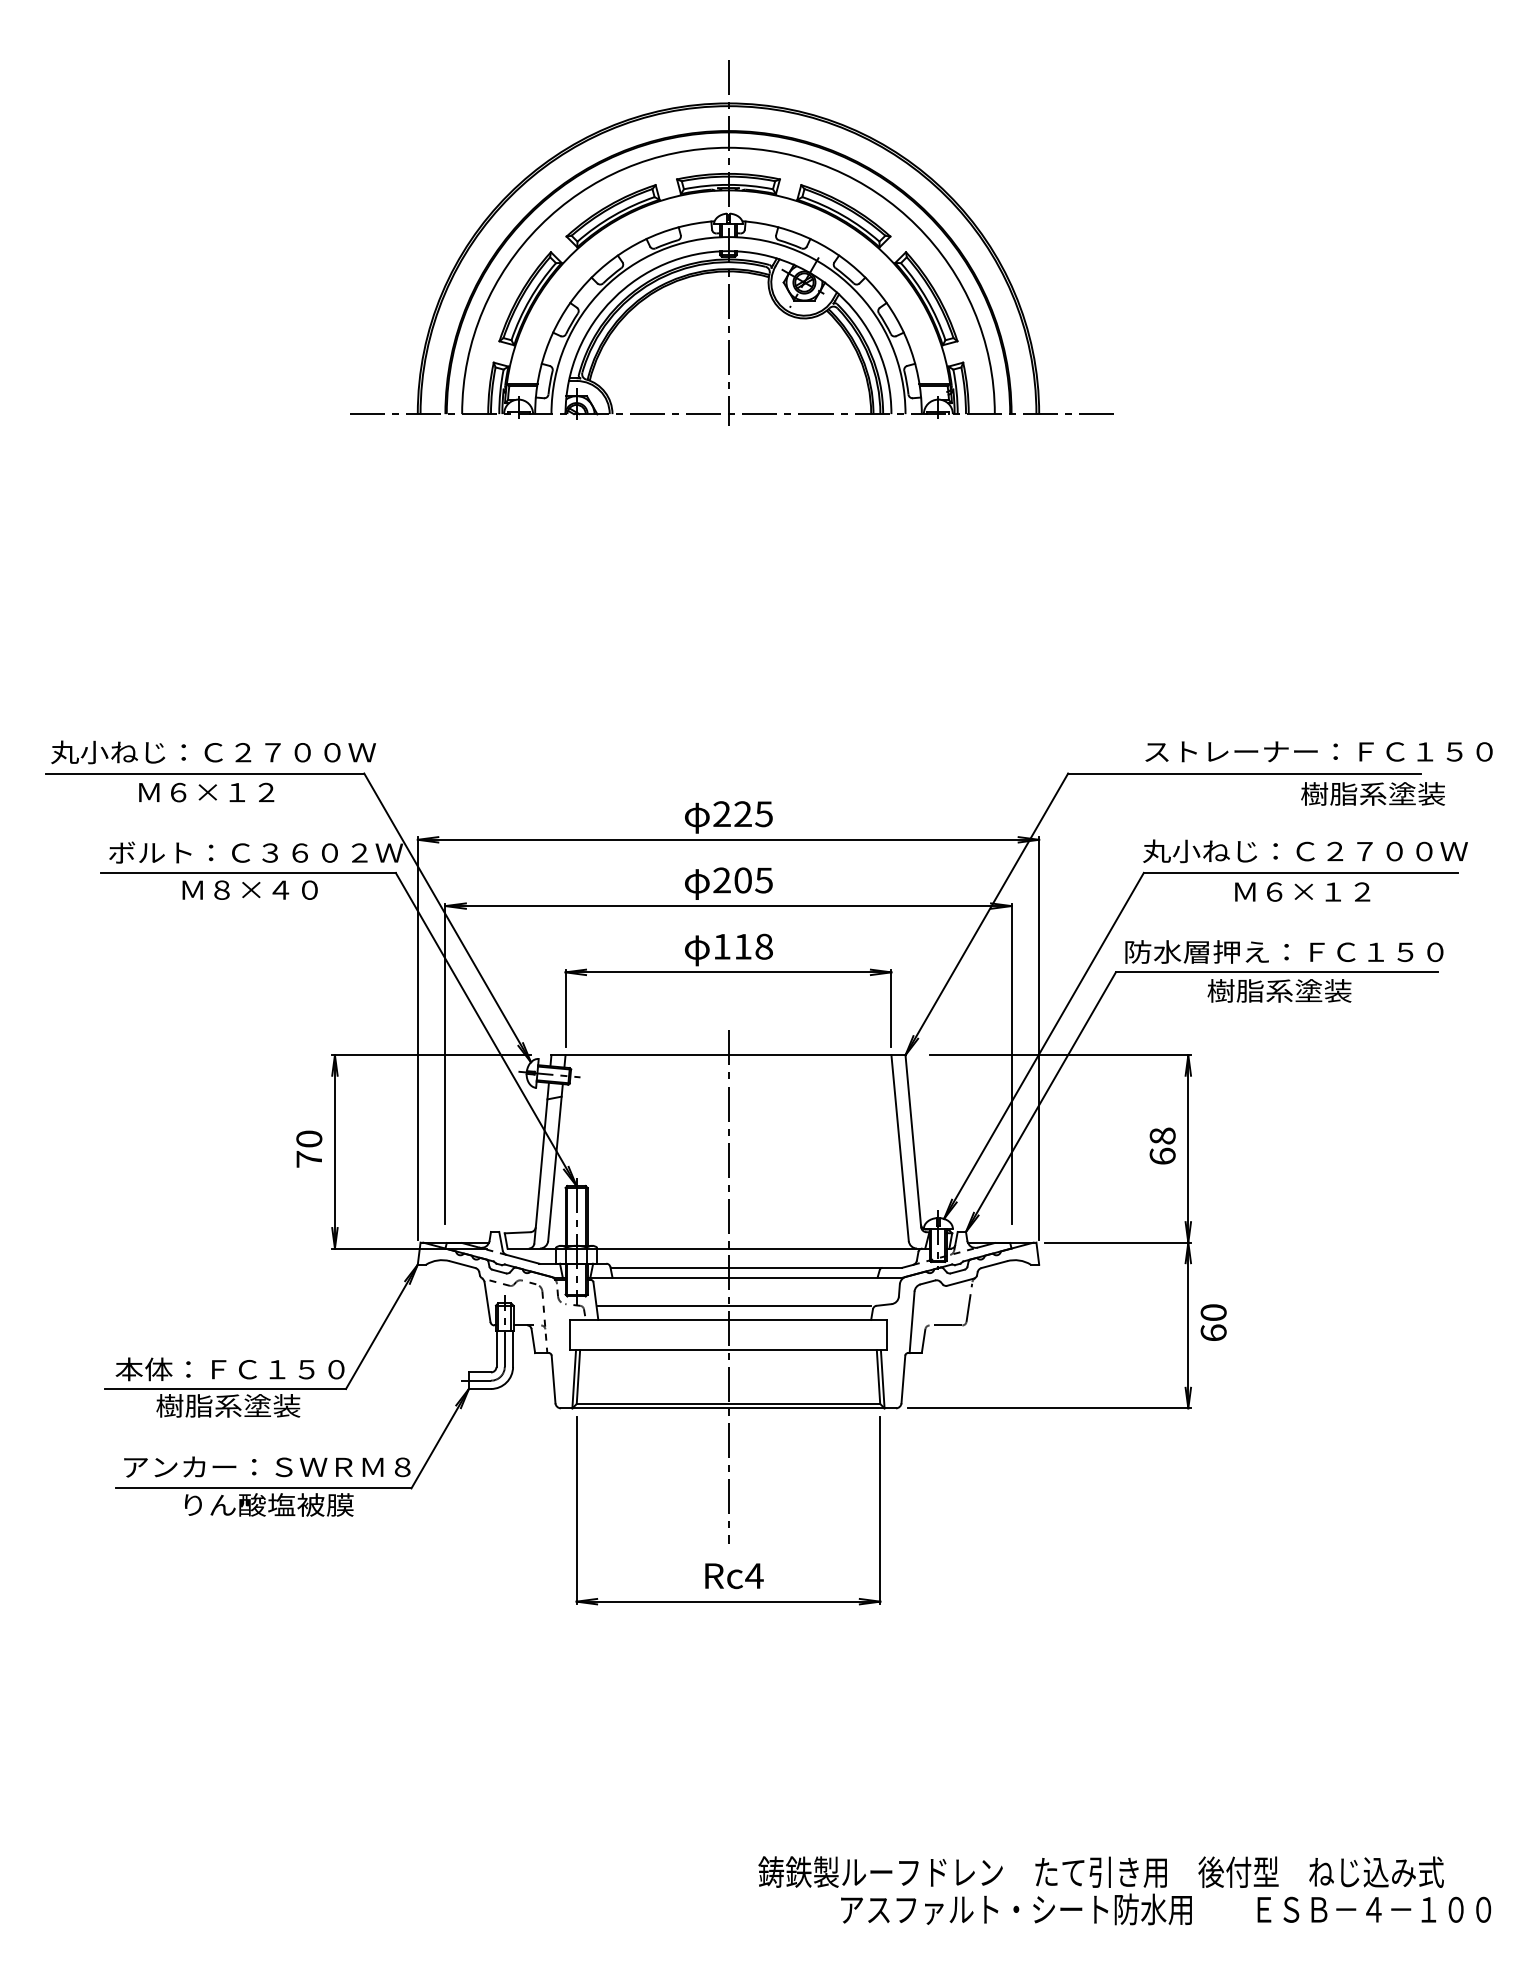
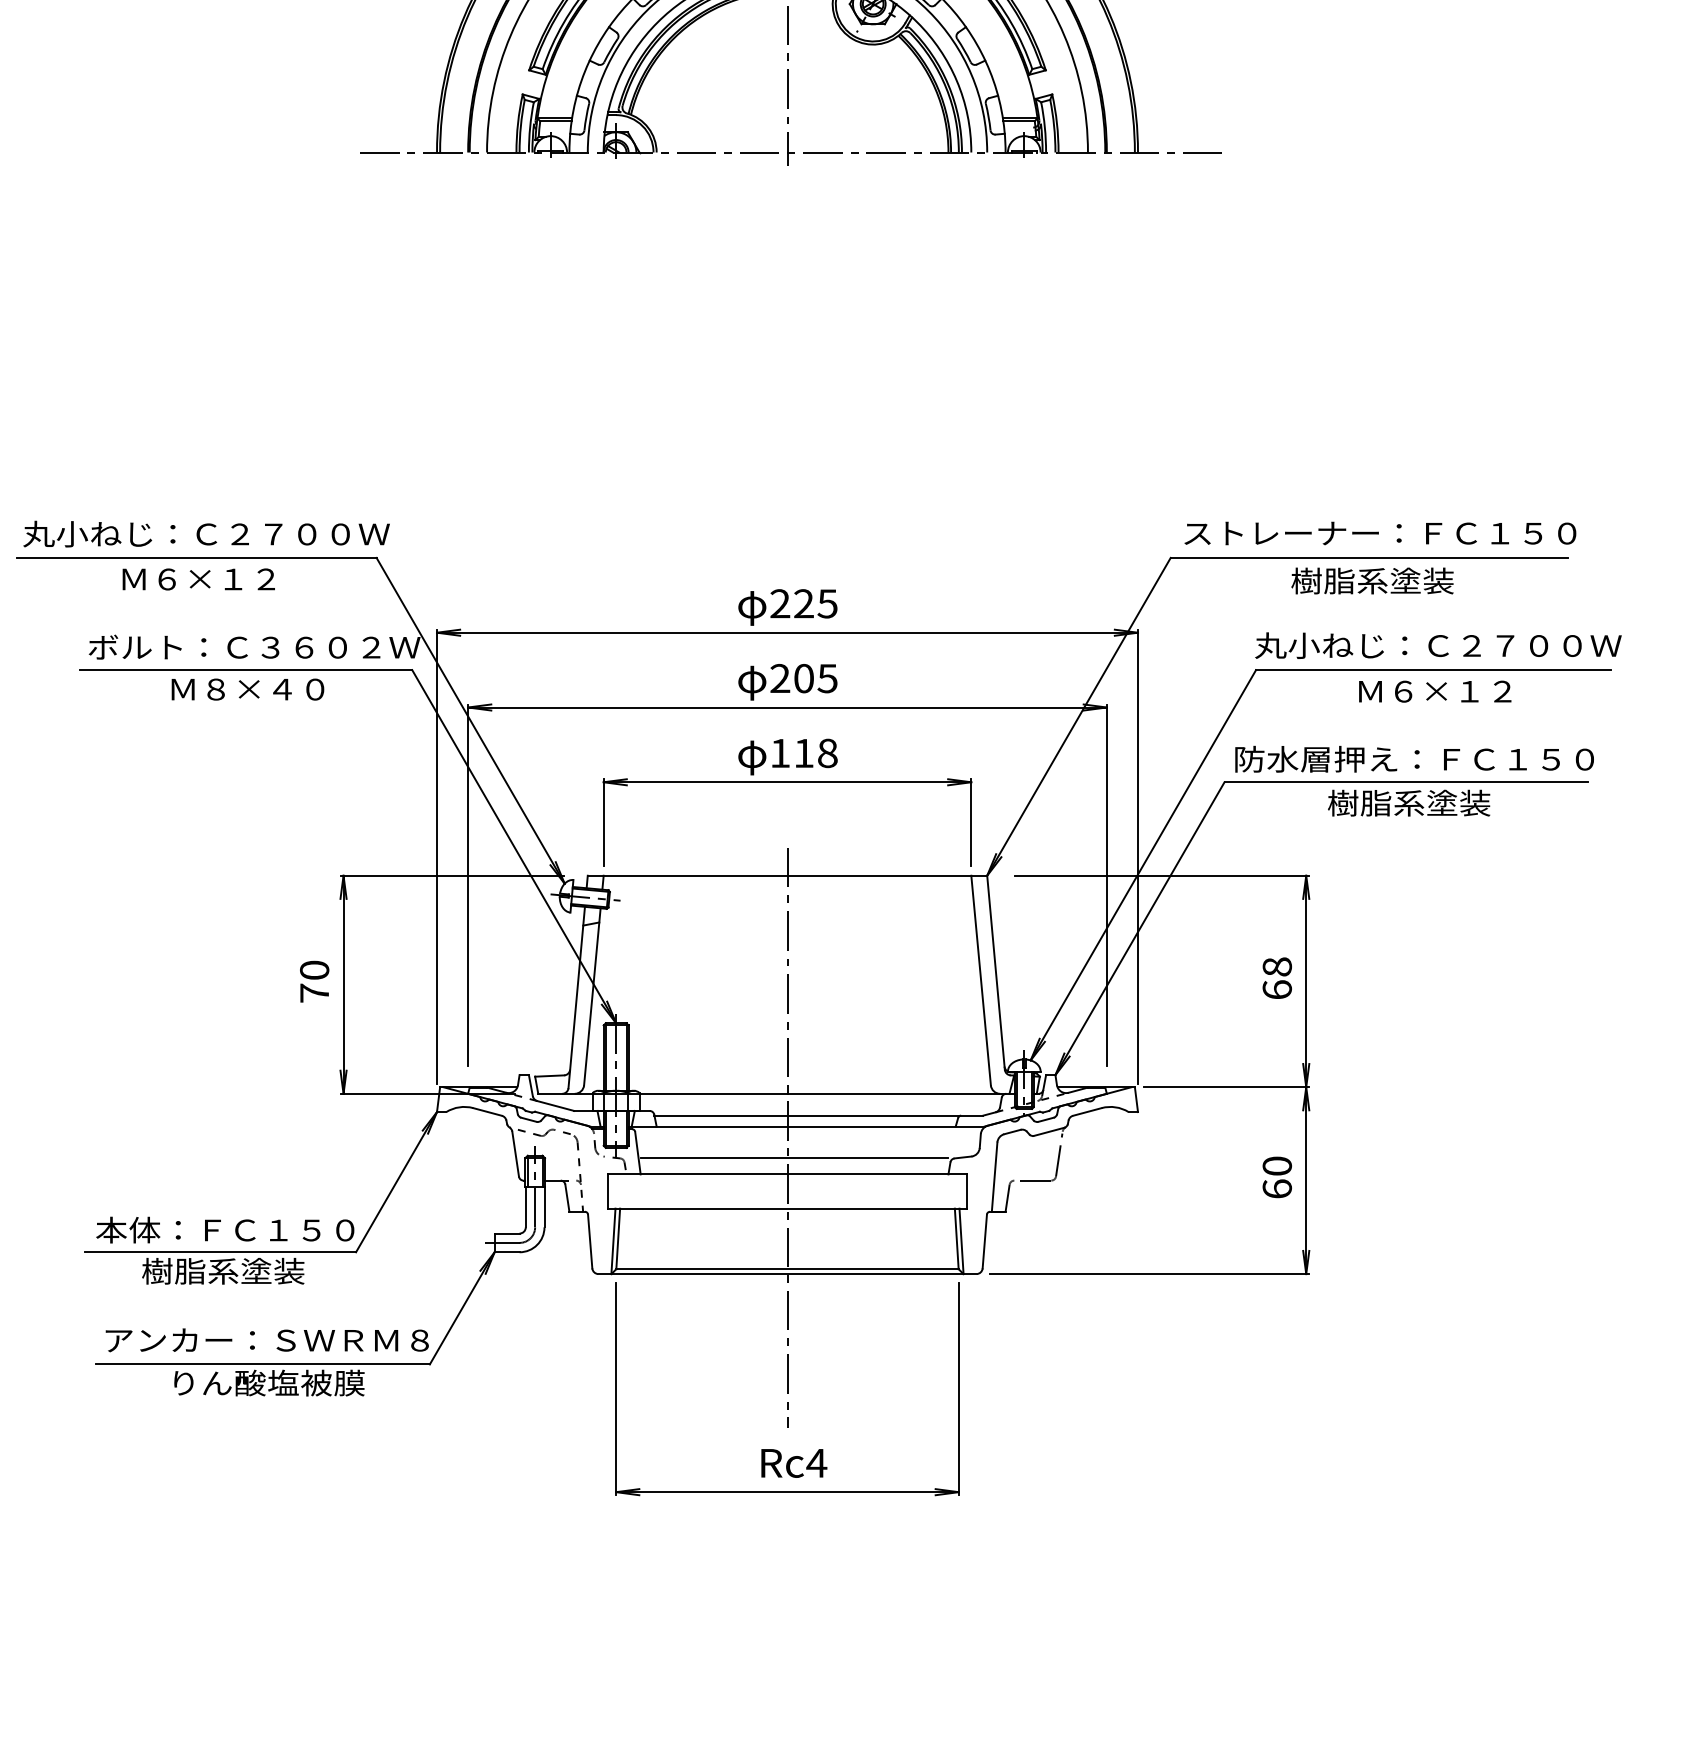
text: (1318, 751) -> (1379, 533), moved
text: (1372, 793) -> (1371, 580), moved
text: (1213, 1322) -> (1277, 1177), moved

